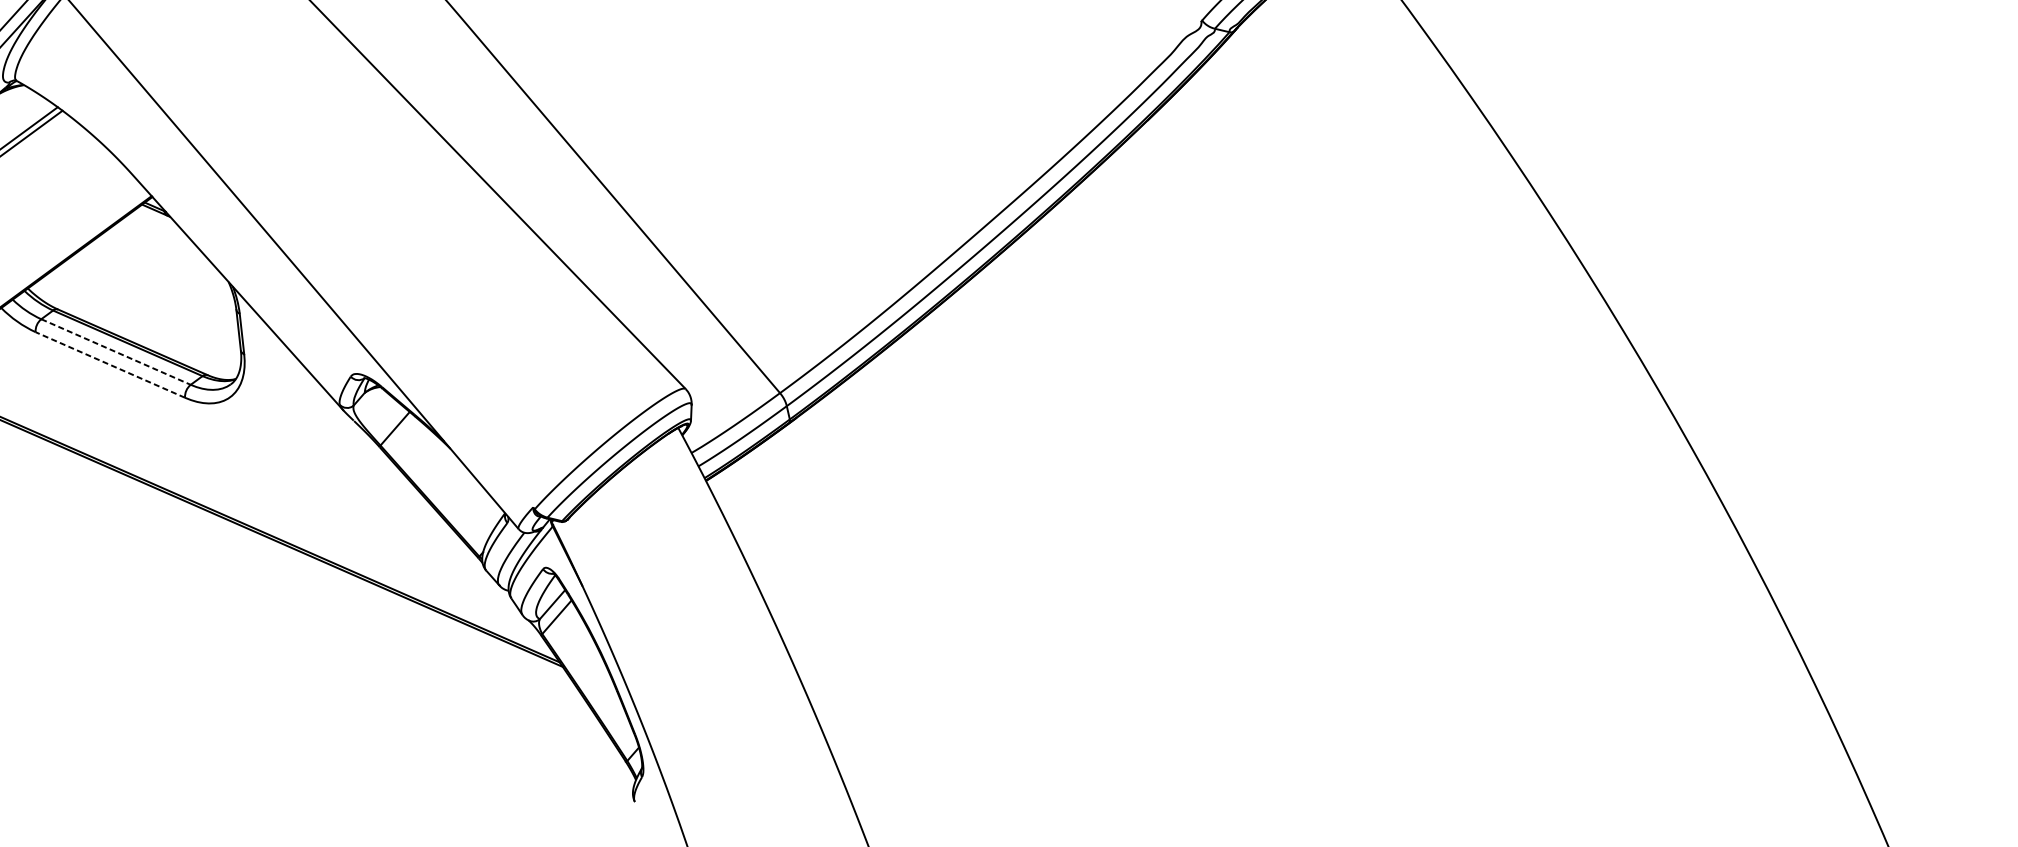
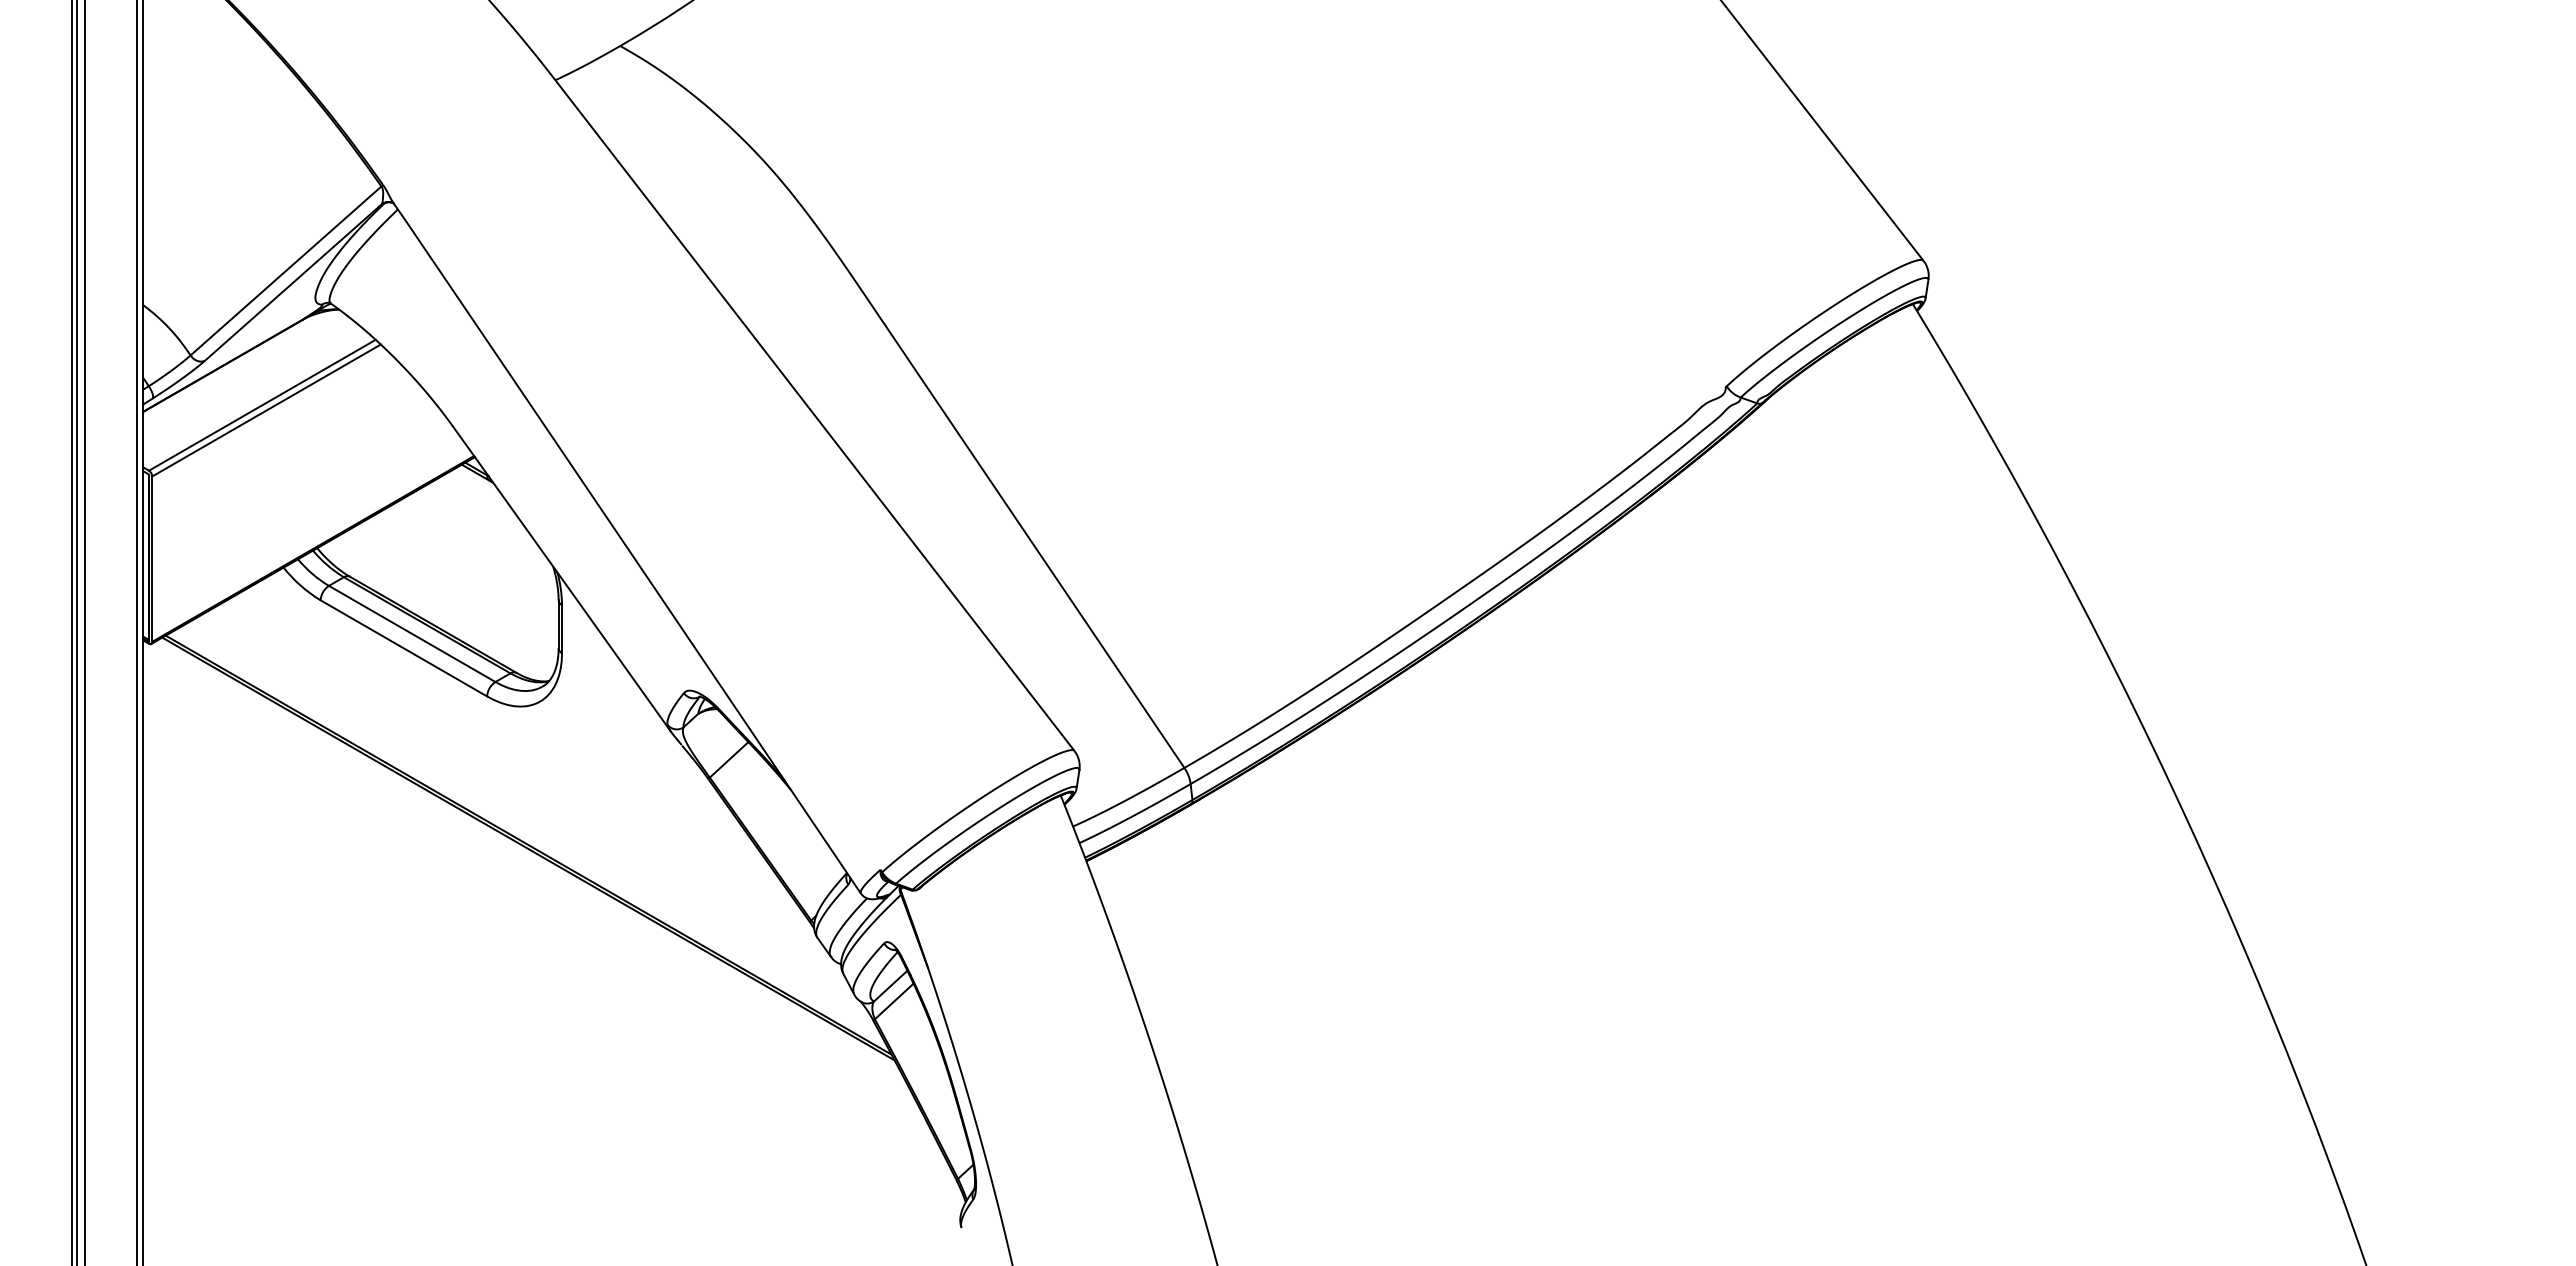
line: (116, 352) -> (412, 634), dashed -> solid
line: (110, 365) -> (403, 648), dashed -> solid

